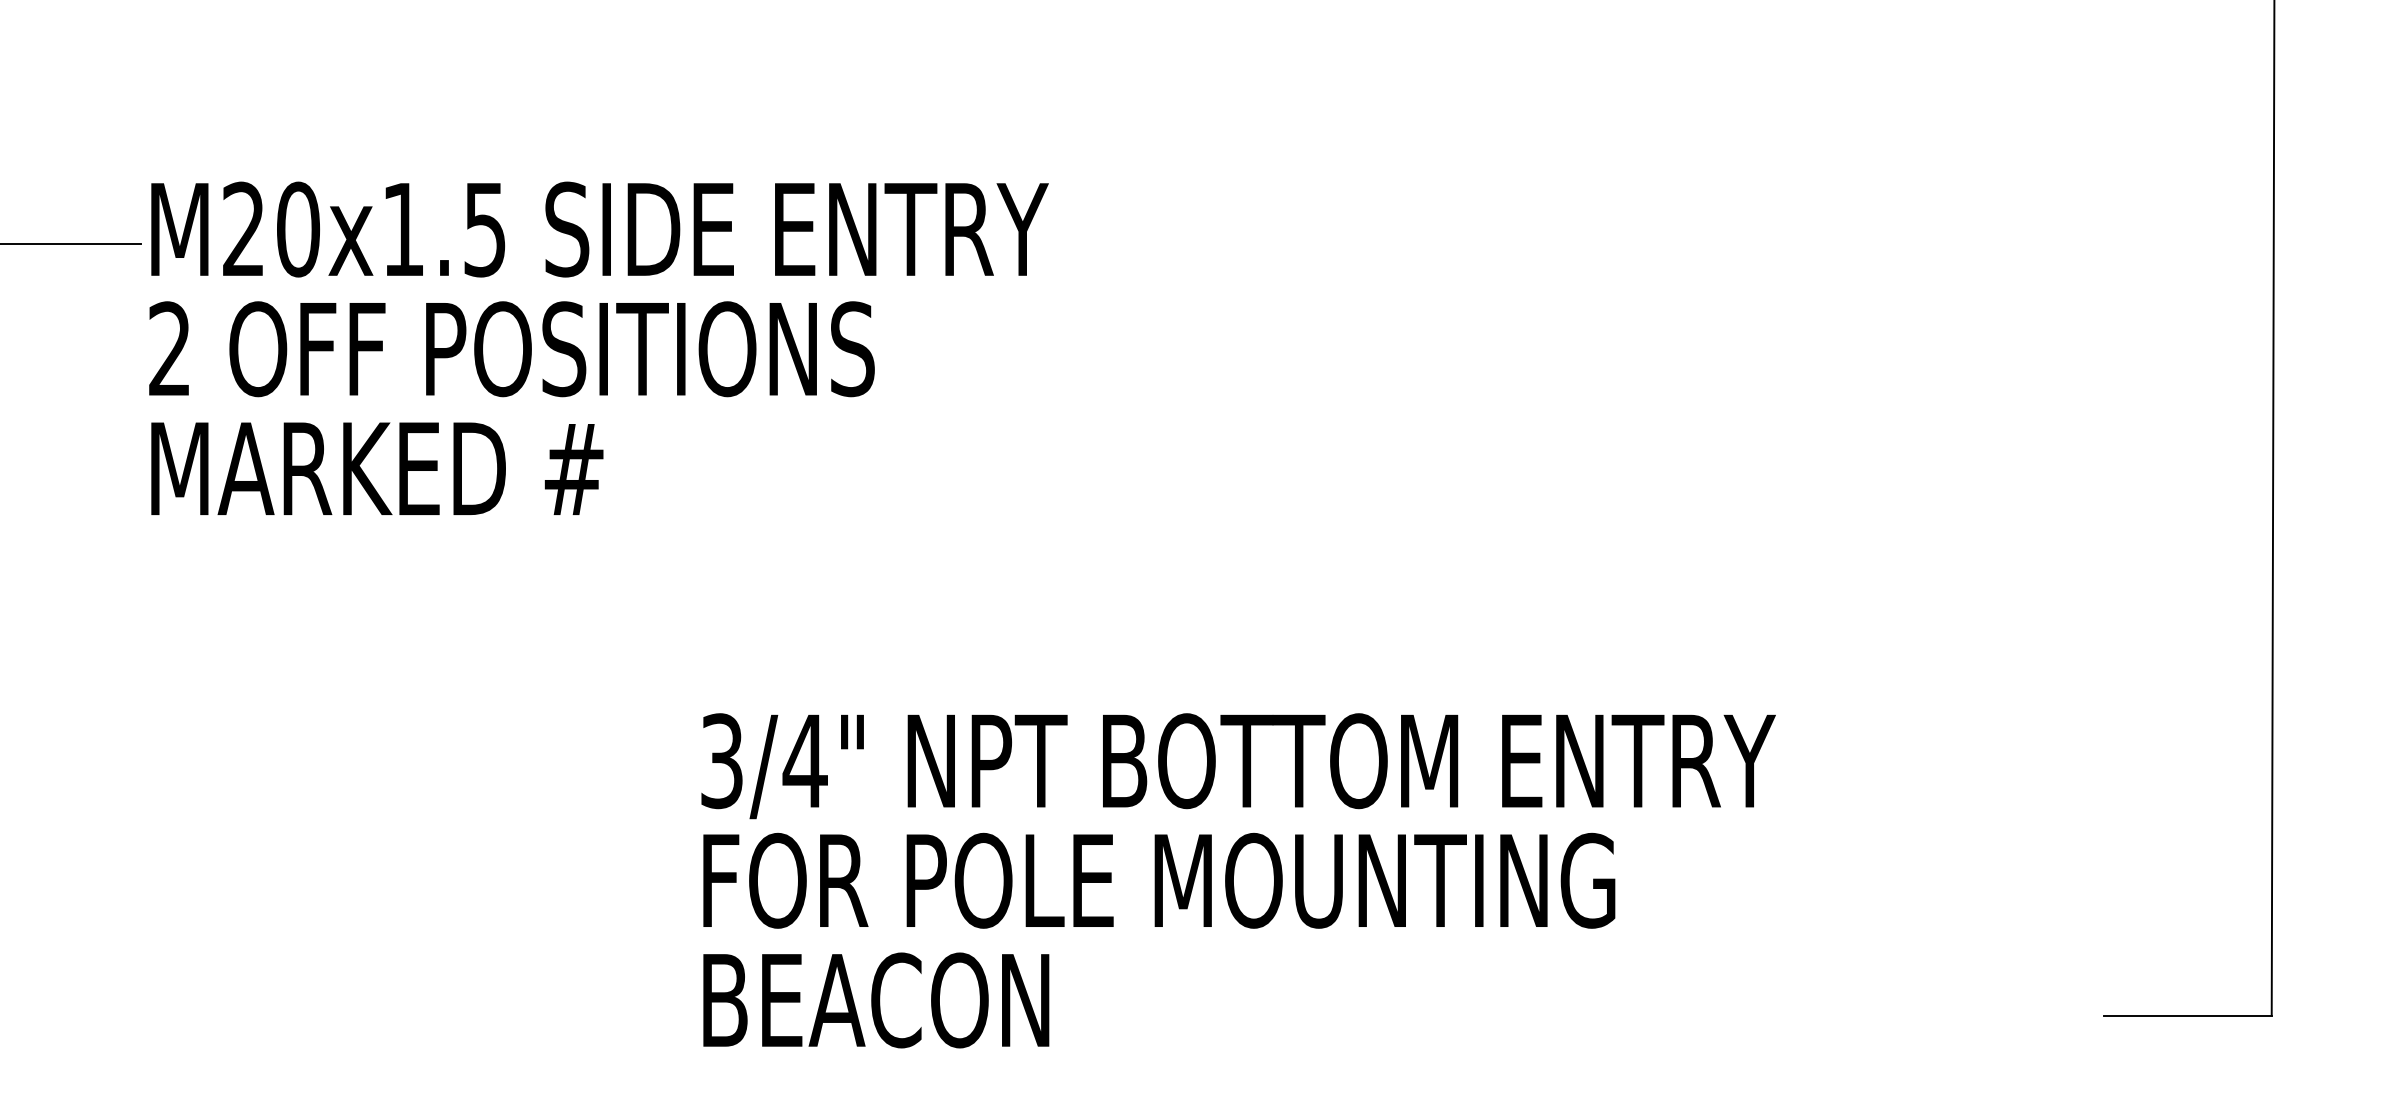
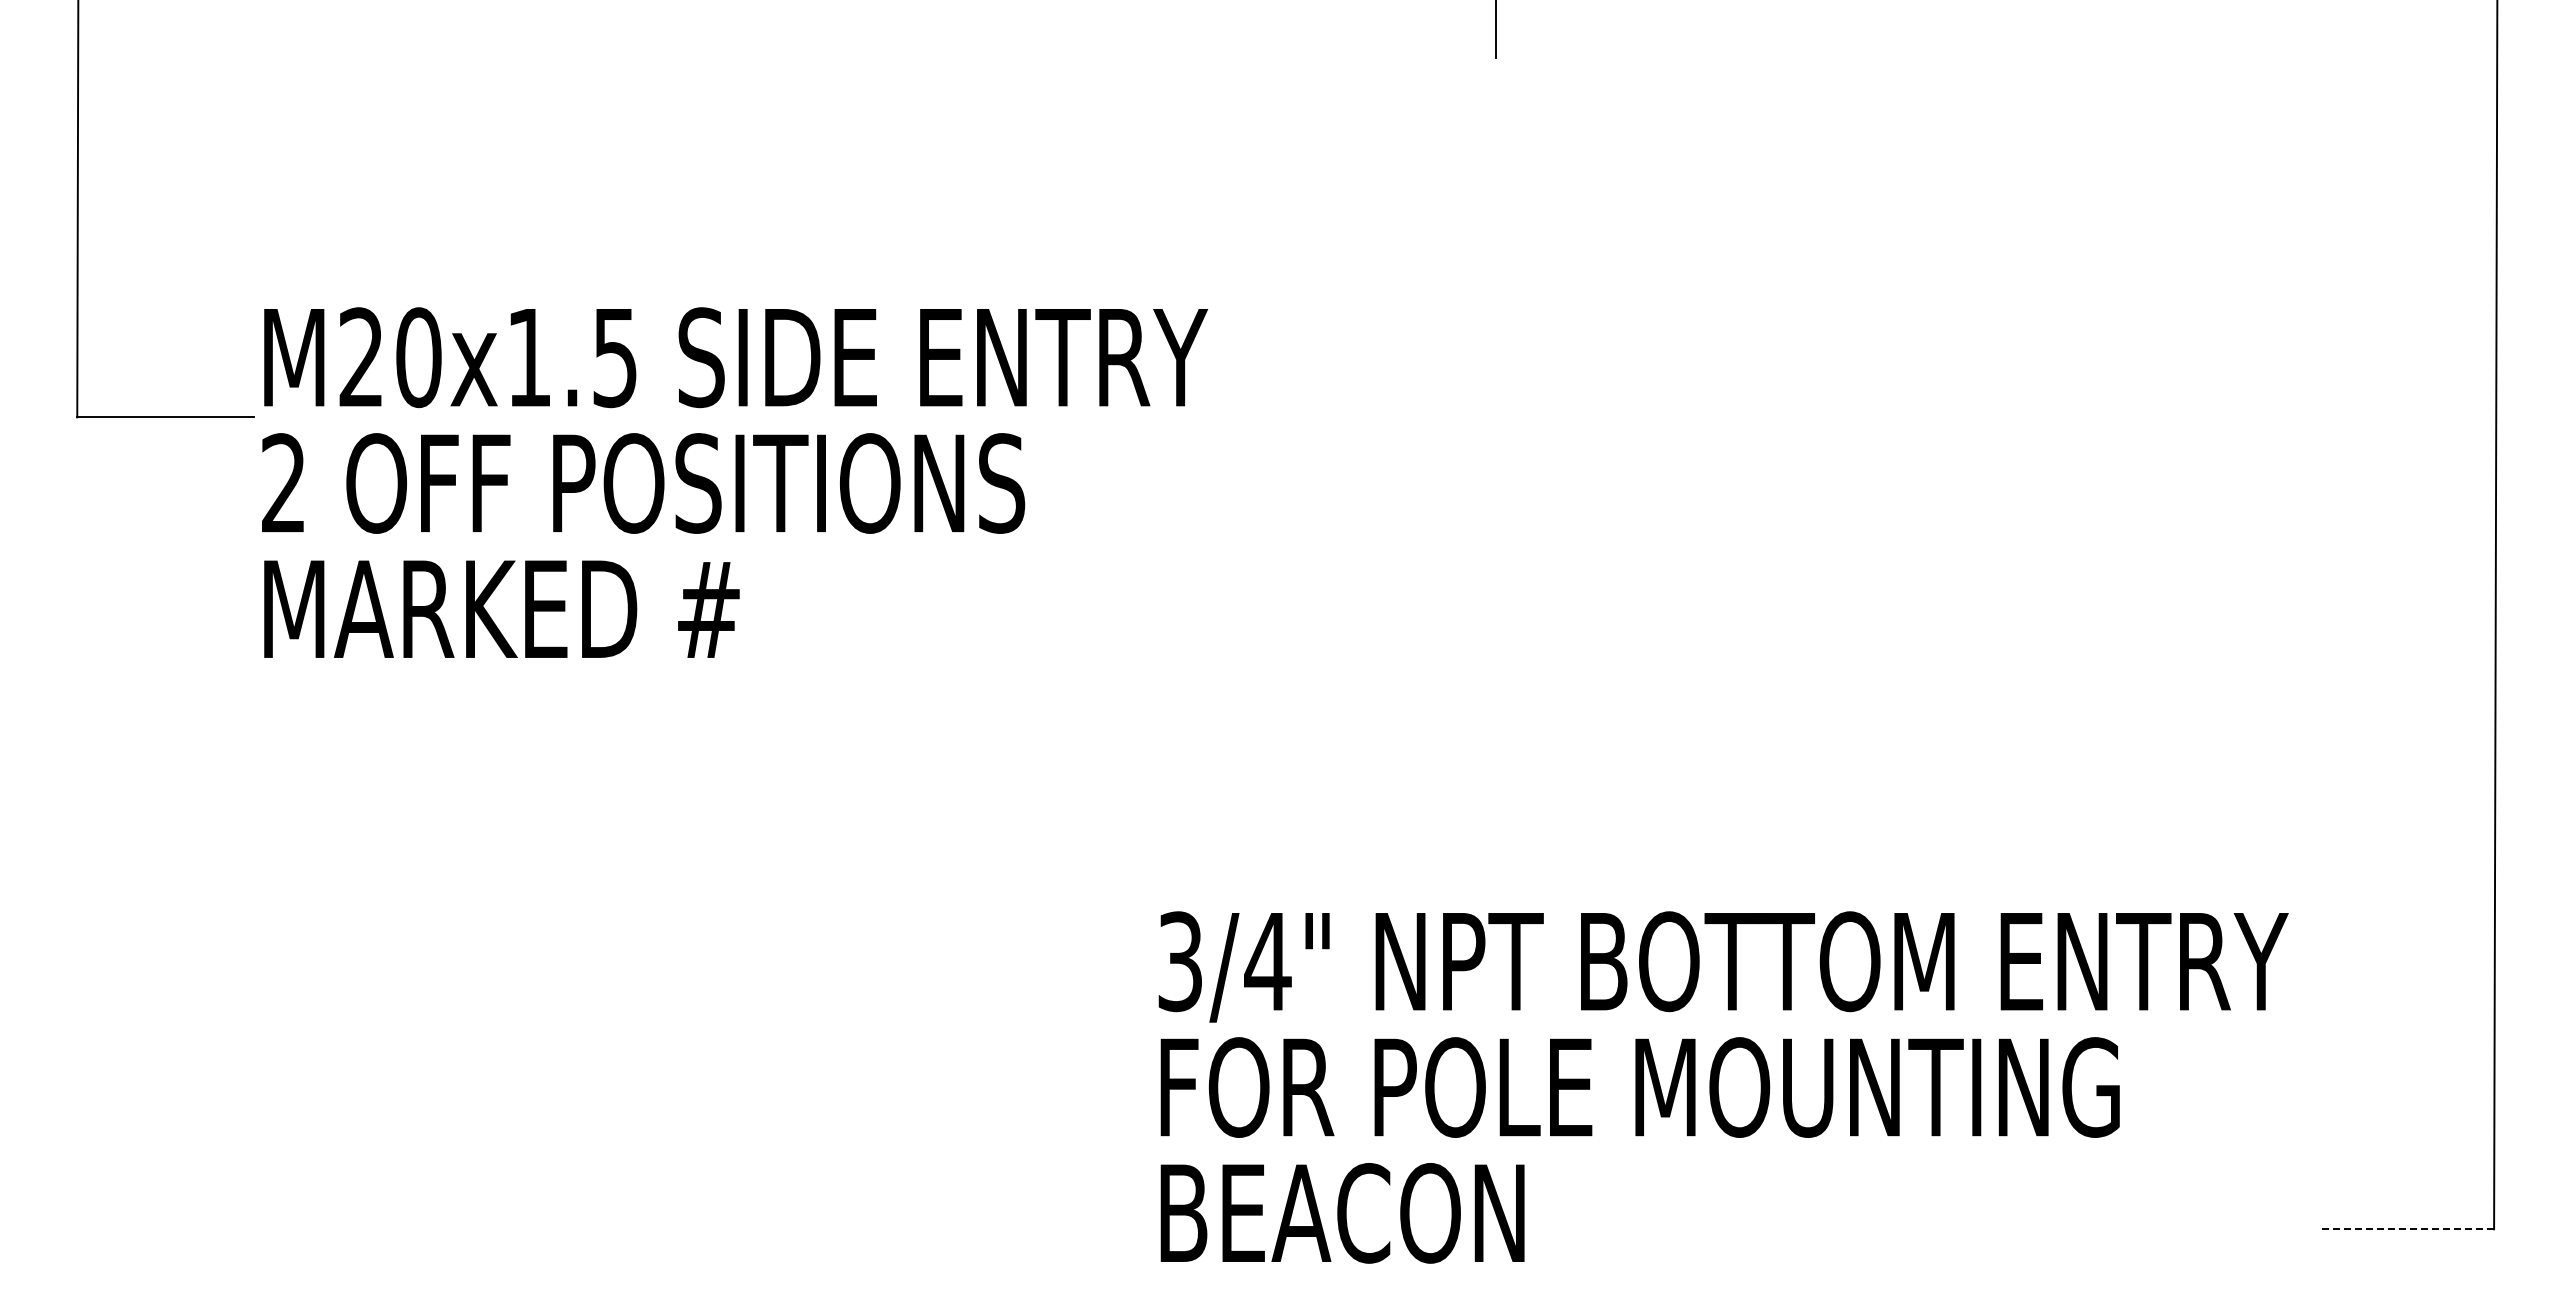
text: (599, 348) -> (735, 482), moved
text: (1238, 880) -> (1723, 1087), moved
line: (2187, 1015) -> (2405, 1229), solid -> dashed

